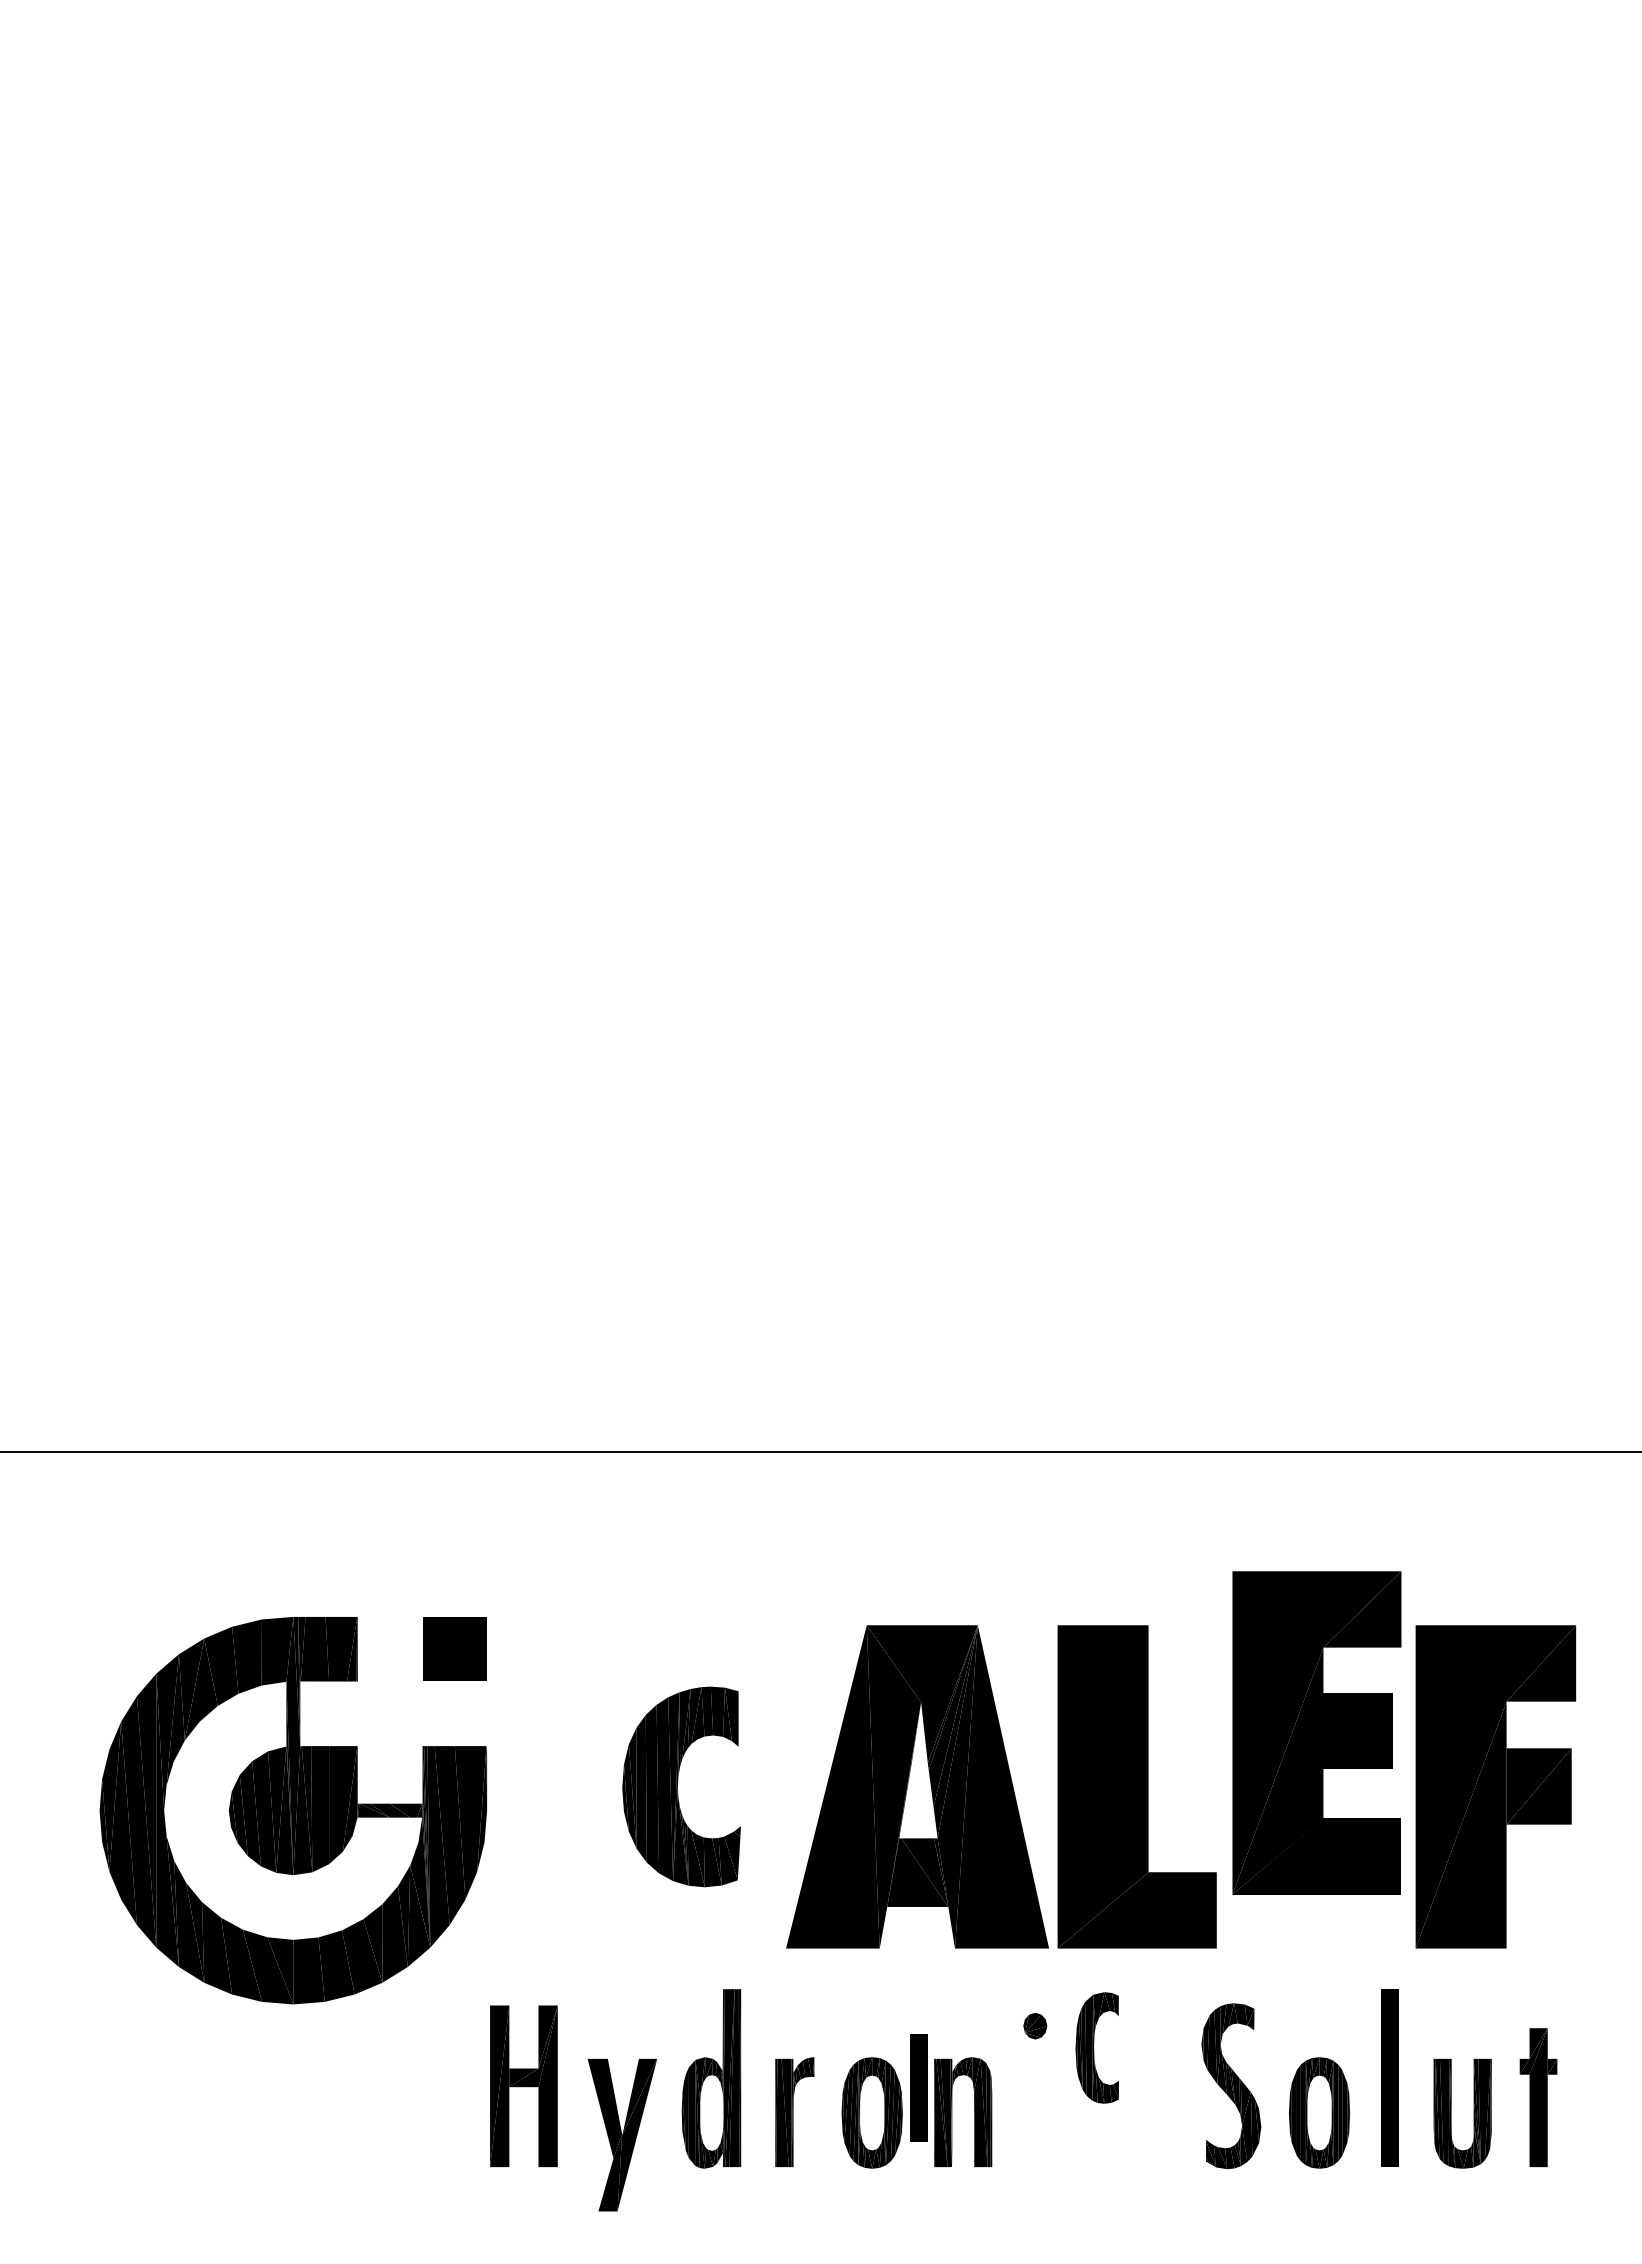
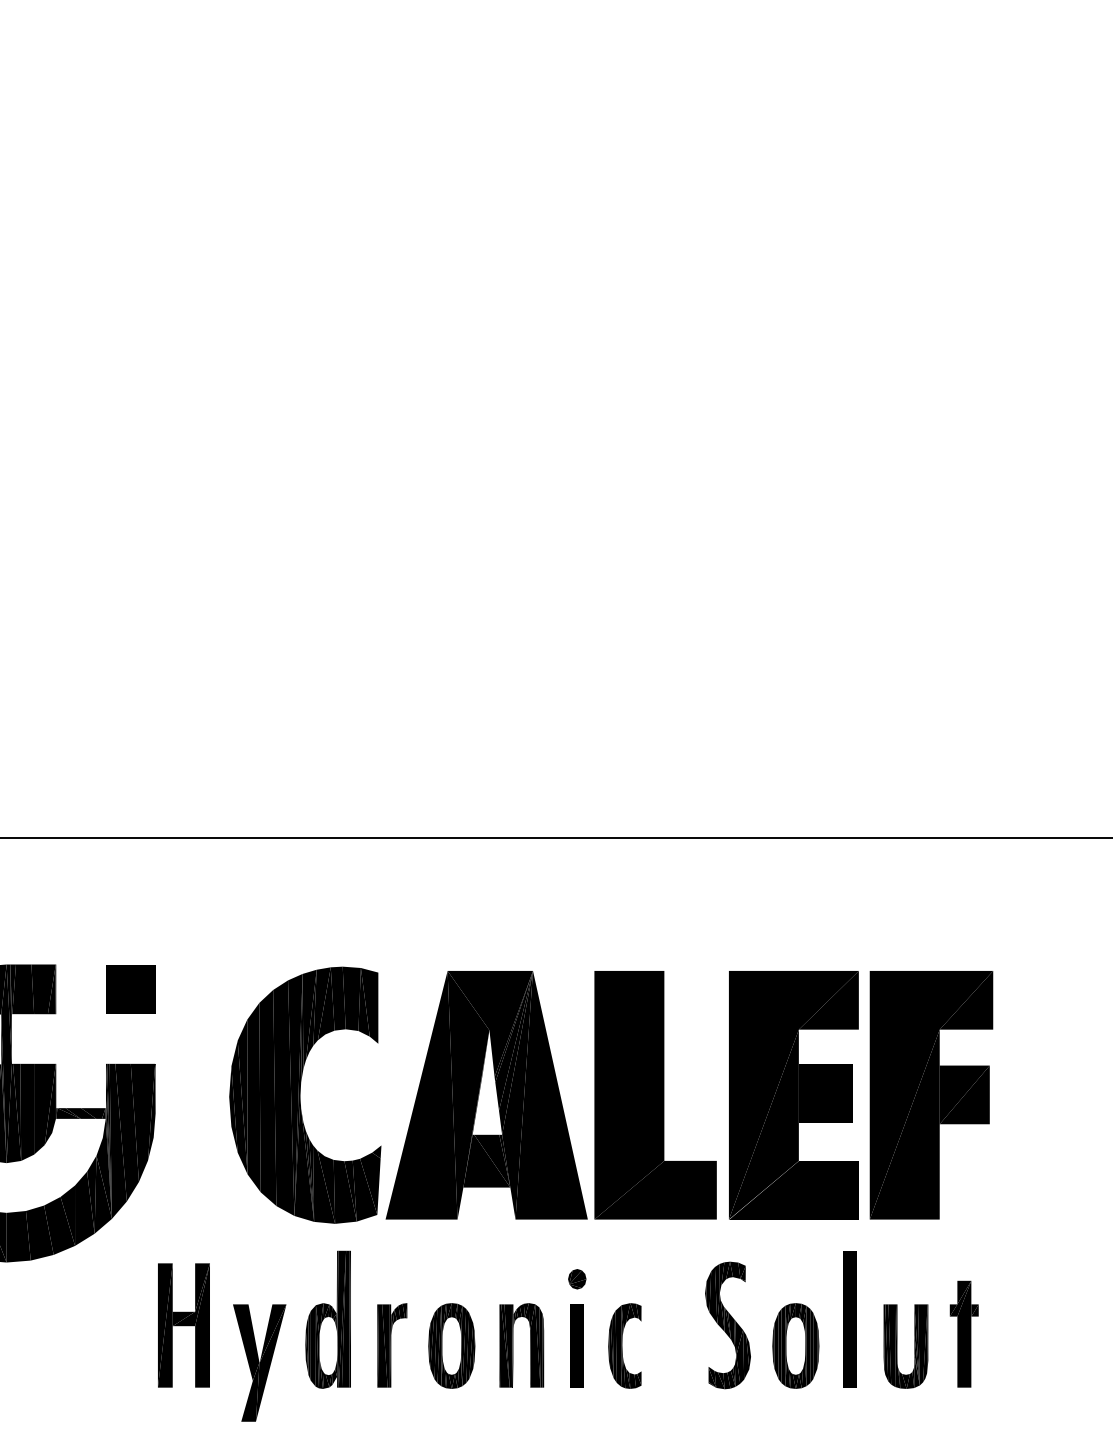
part: (1316, 1732) -> (793, 1094), moved
part: (681, 1786) -> (305, 1094), size x1.67
part: (1096, 2047) -> (624, 1345), moved
part: (918, 2087) -> (576, 1345), moved

